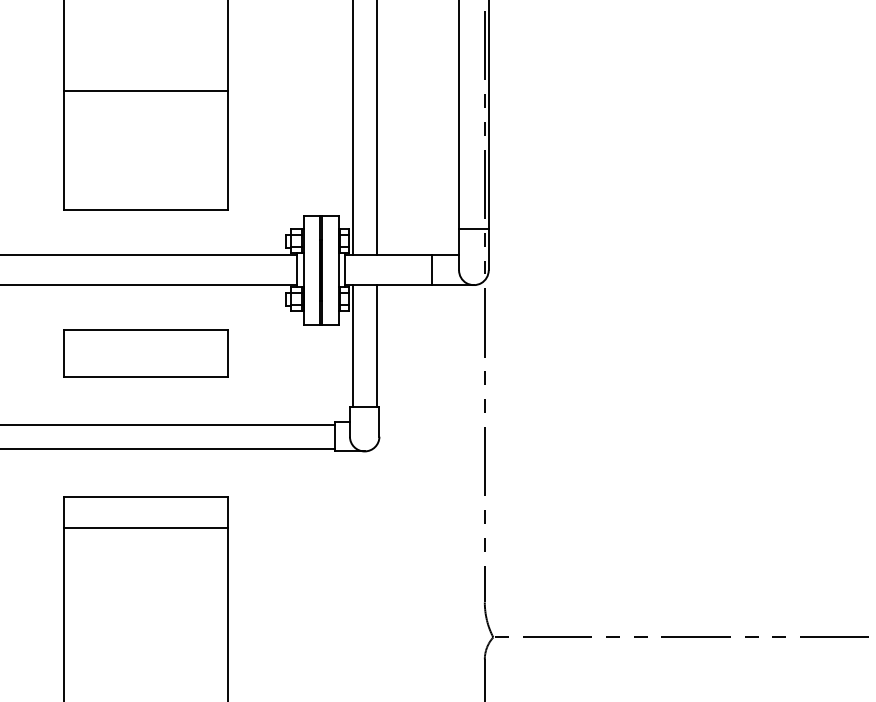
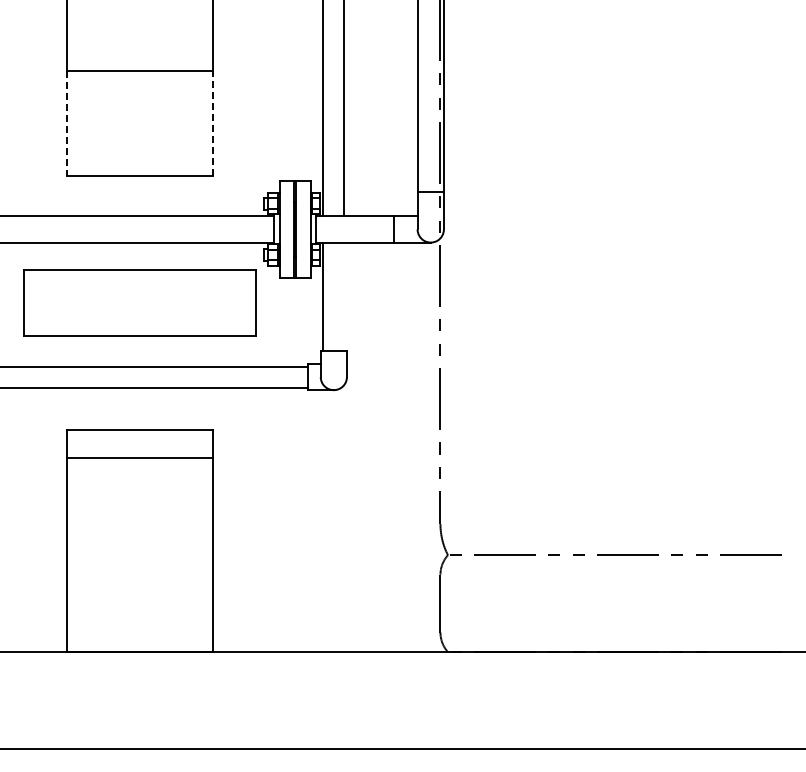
line: (64, 150) -> (67, 123), solid -> dashed
line: (227, 150) -> (212, 123), solid -> dashed
line: (376, 345) -> (344, 296), removed
part: (145, 353) -> (139, 303), size x1.6

